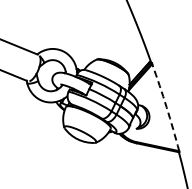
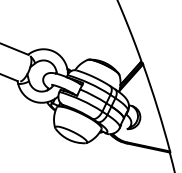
arc: (166, 107) -> (157, 107), dashed -> solid

